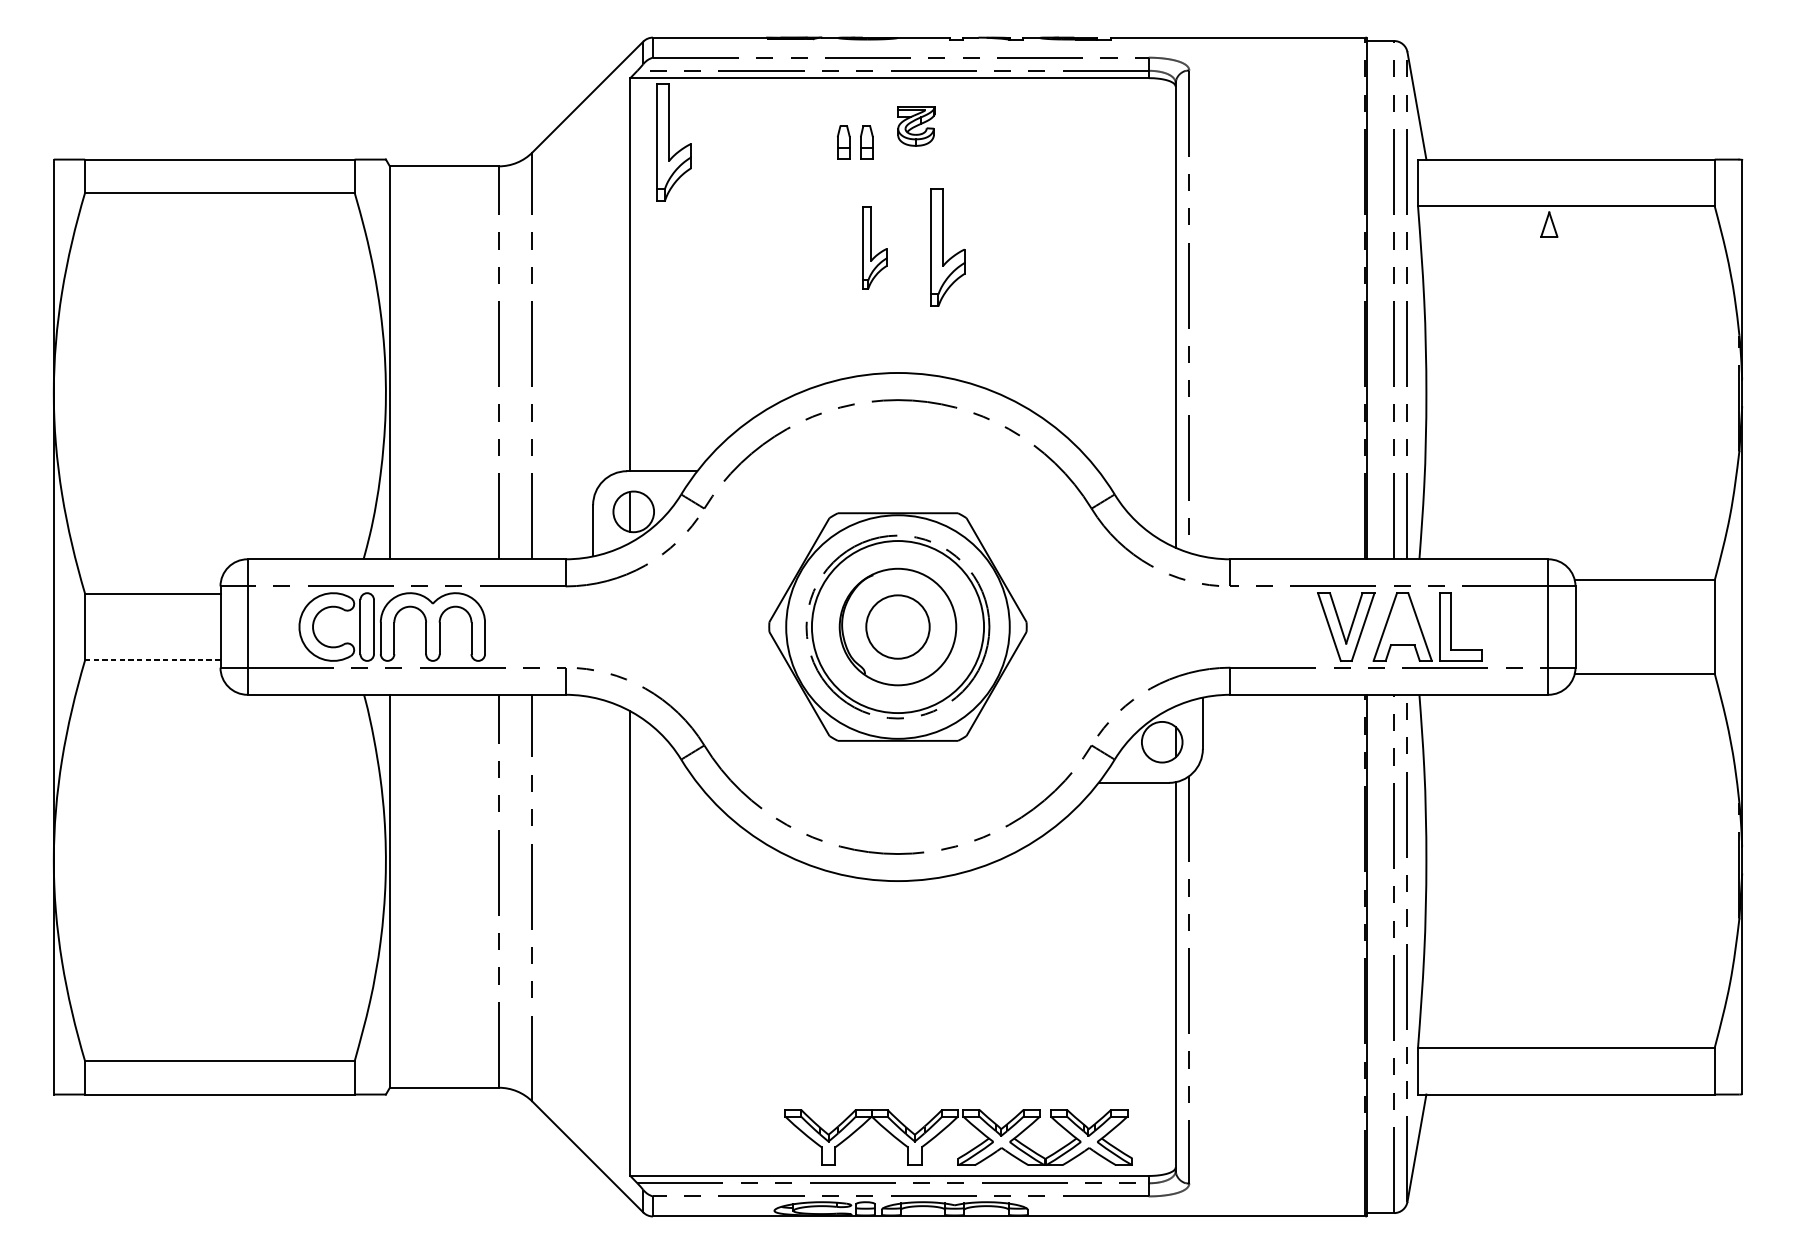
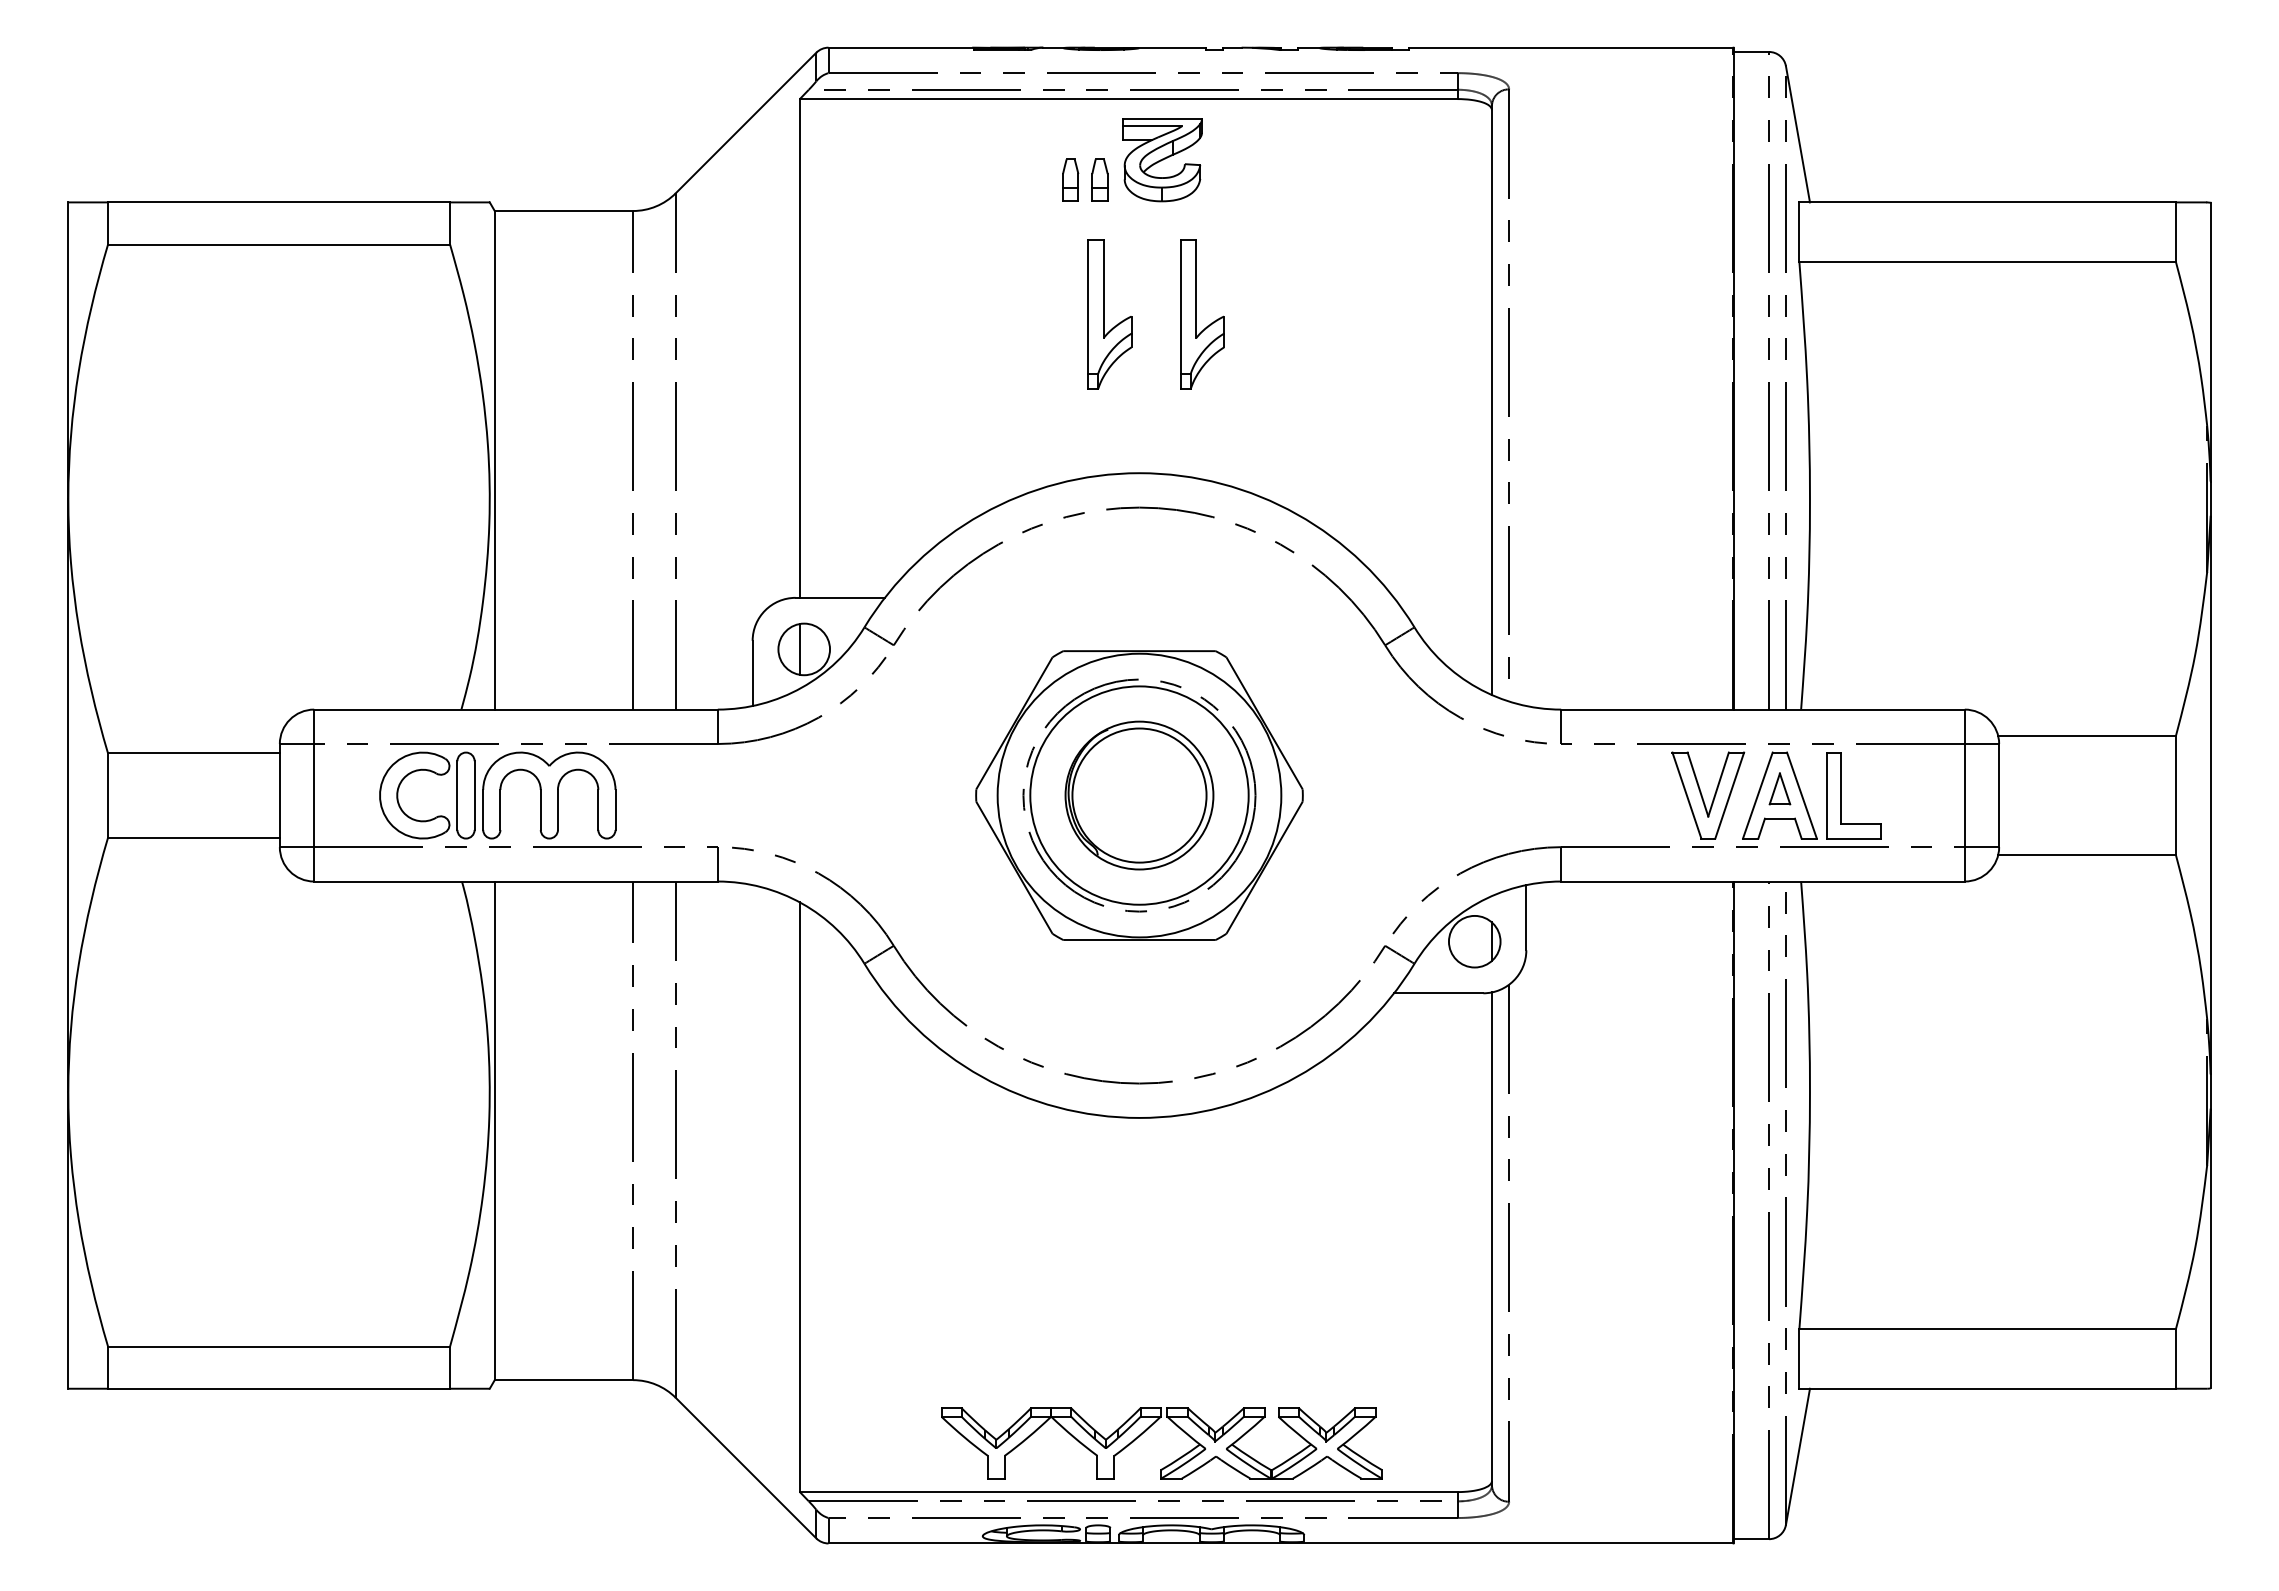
part: (916, 126) -> (1162, 160), size x1.67
part: (674, 142) -> (855, 180), removed
part: (1548, 224) -> (1779, 788), moved
part: (874, 247) -> (1109, 314), size x1.43
circle: (898, 627) -> (1139, 795), size x1.67
line: (152, 660) -> (193, 837), dashed -> solid
part: (948, 1126) -> (1148, 1429), moved

